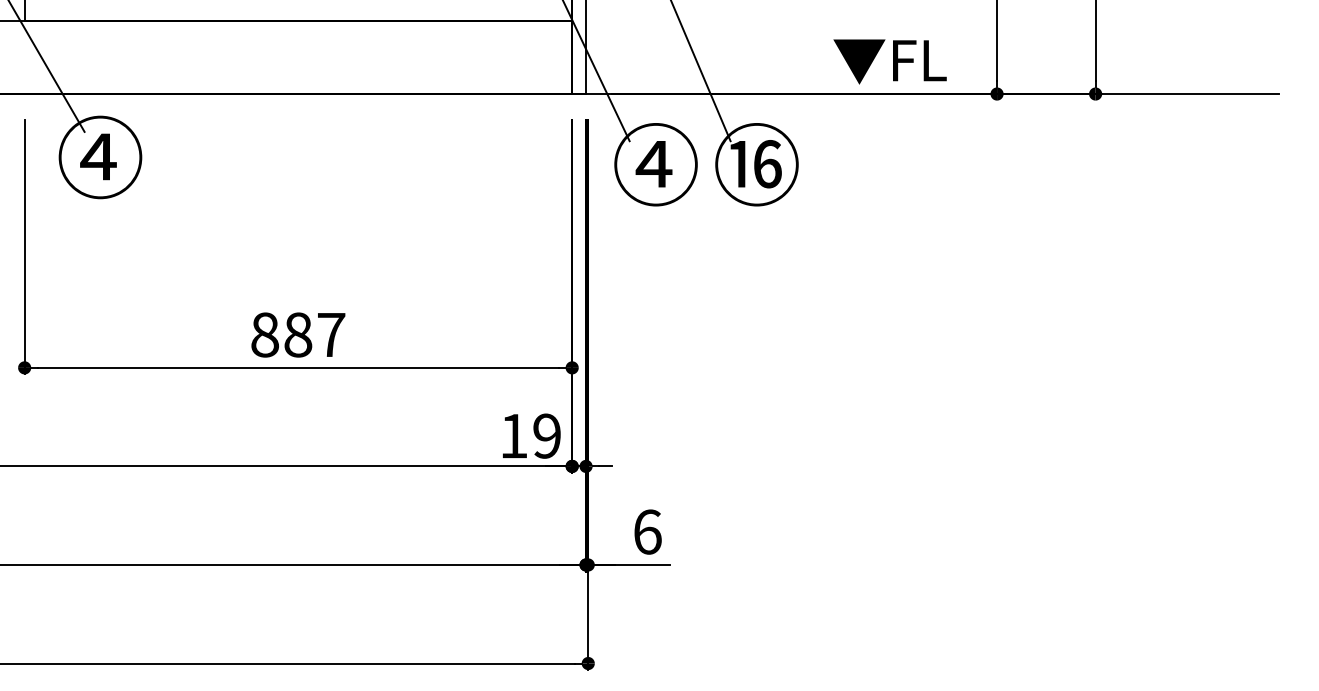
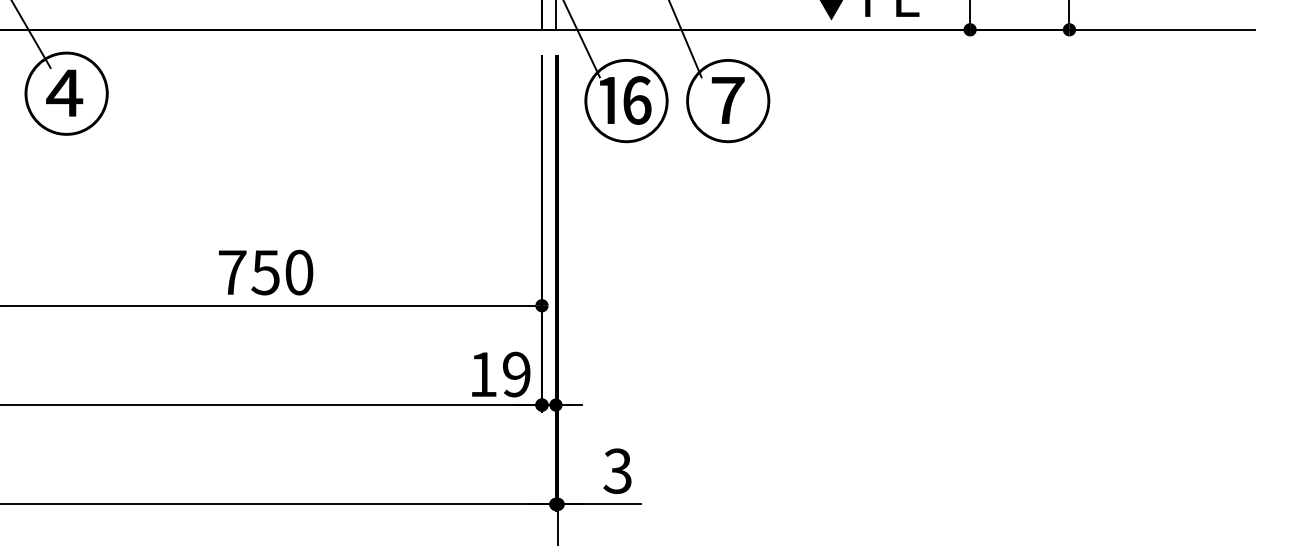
text: (654, 164) -> (624, 100), ④ -> ⑯
text: (755, 164) -> (726, 100), ⑯ -> ⑦
text: (298, 334) -> (266, 272), 887 -> 750
text: (647, 531) -> (617, 470), 6 -> 3

